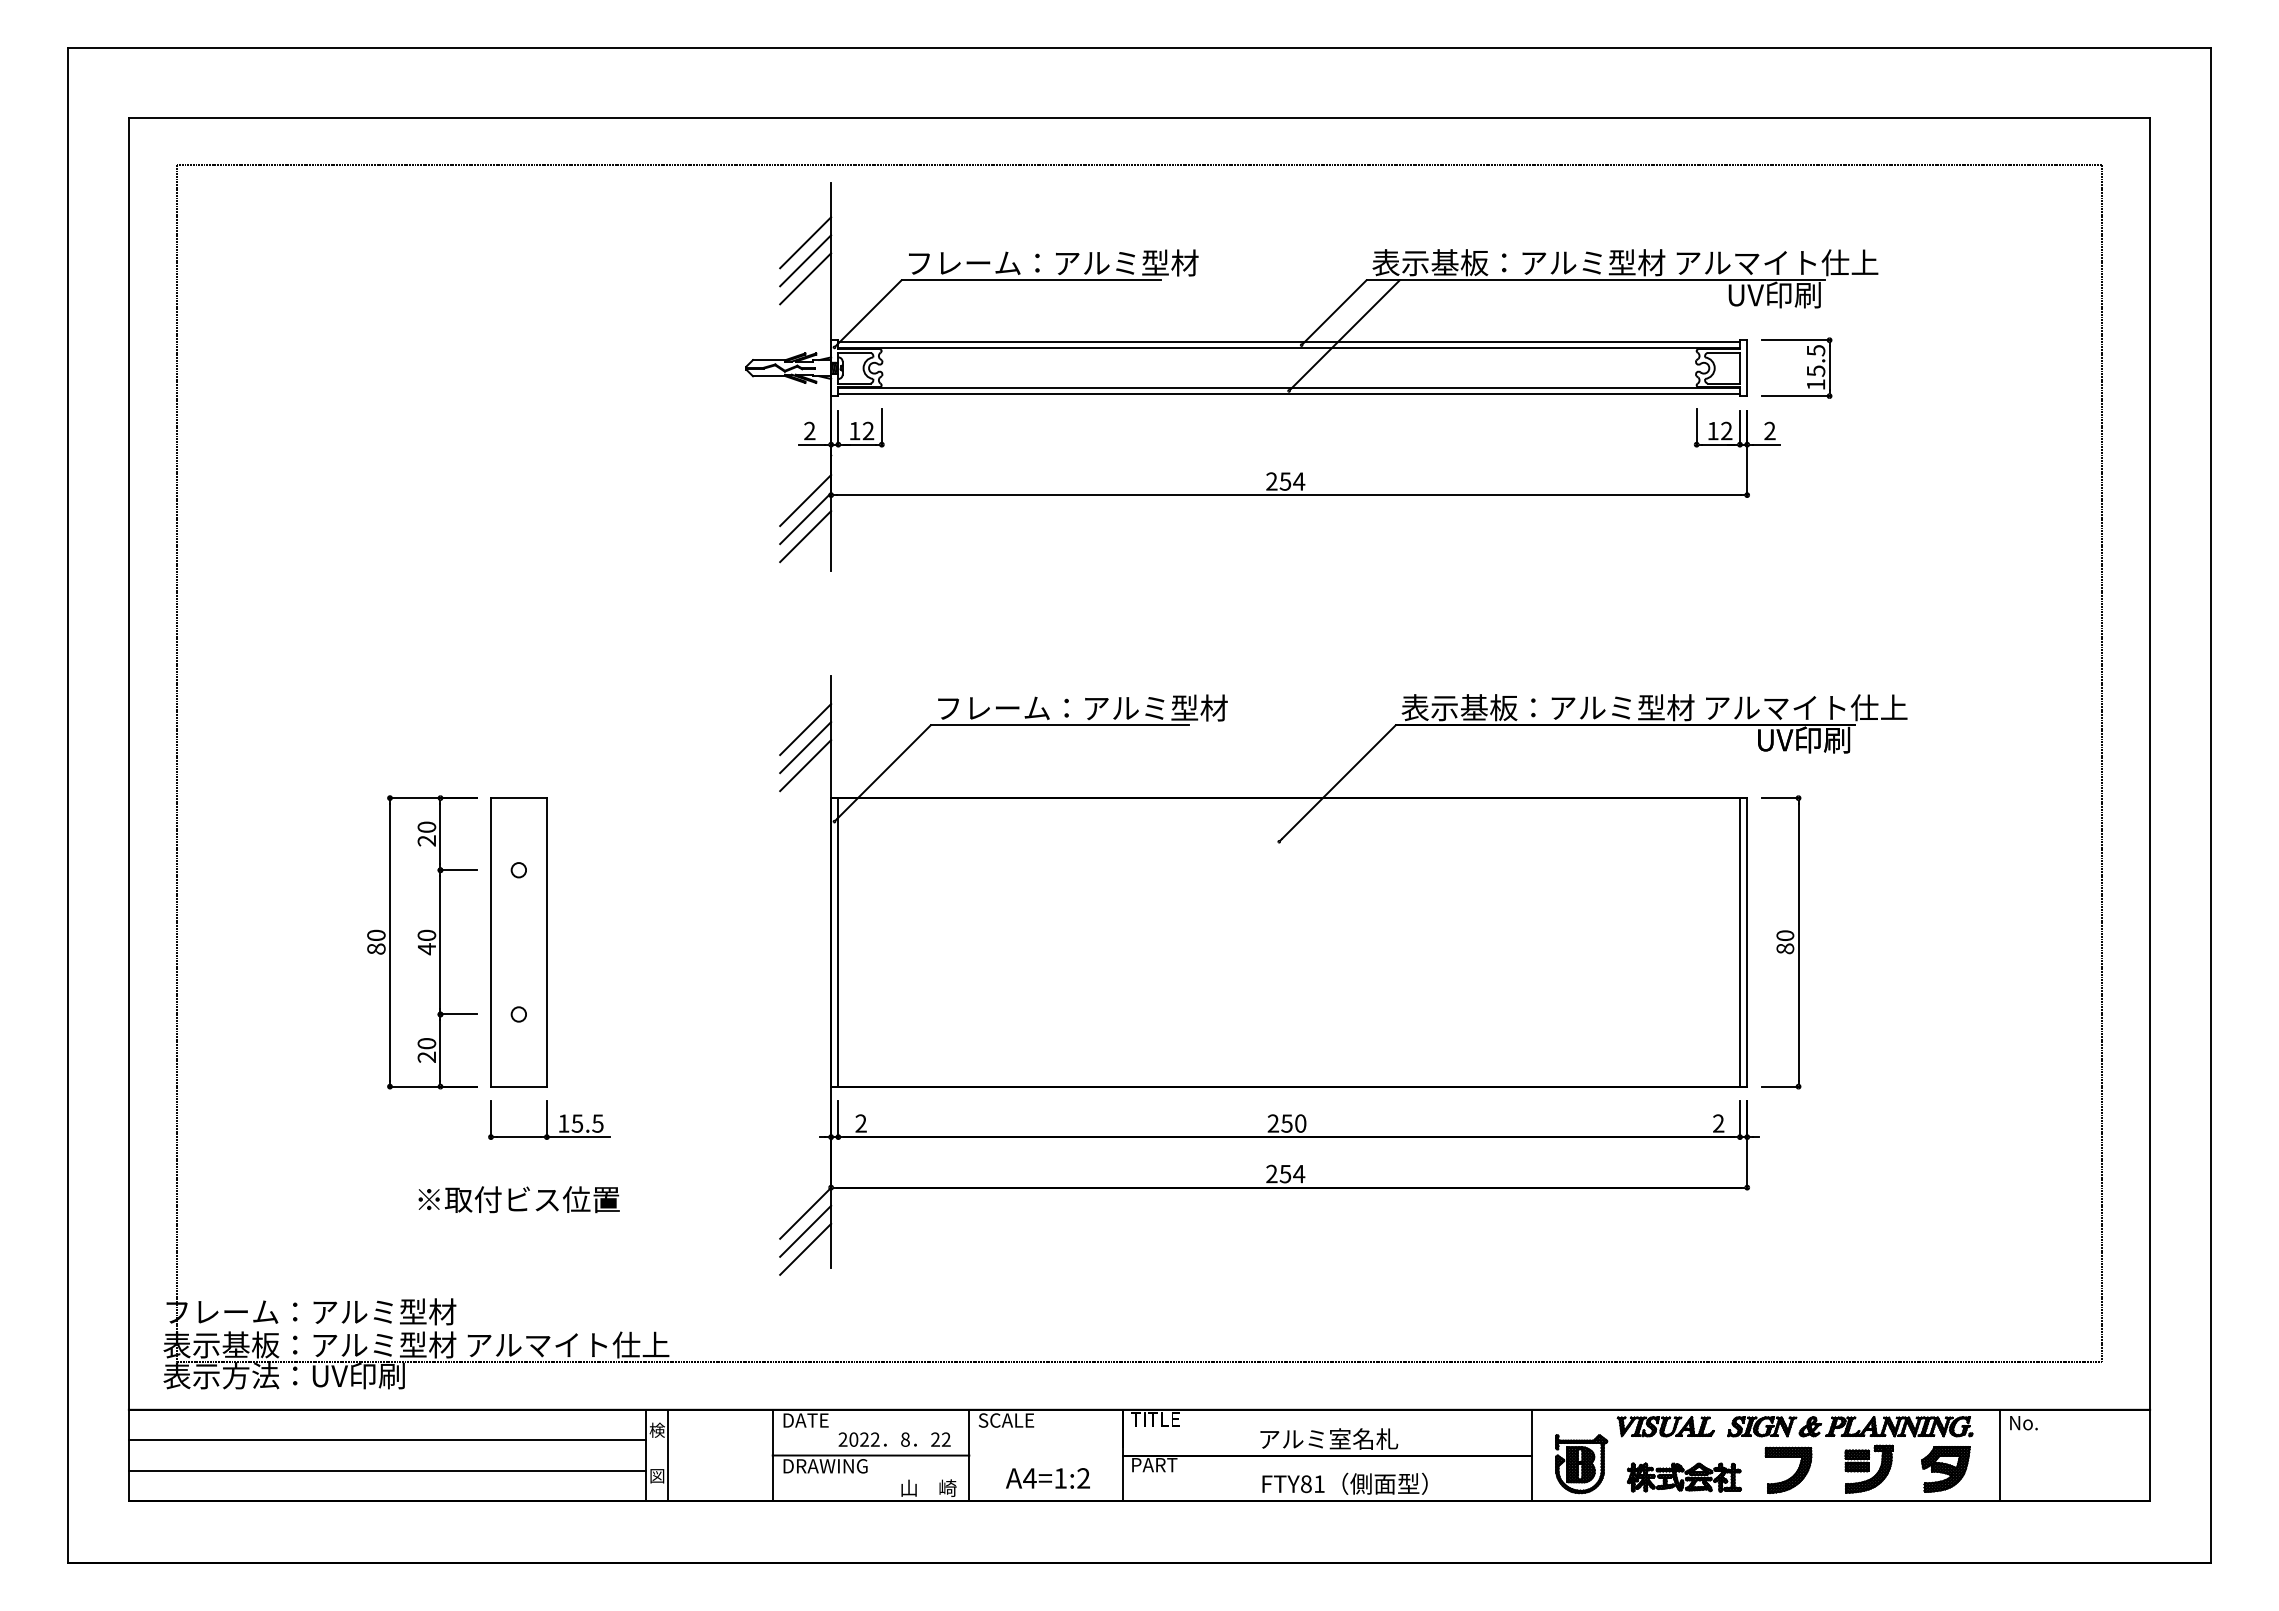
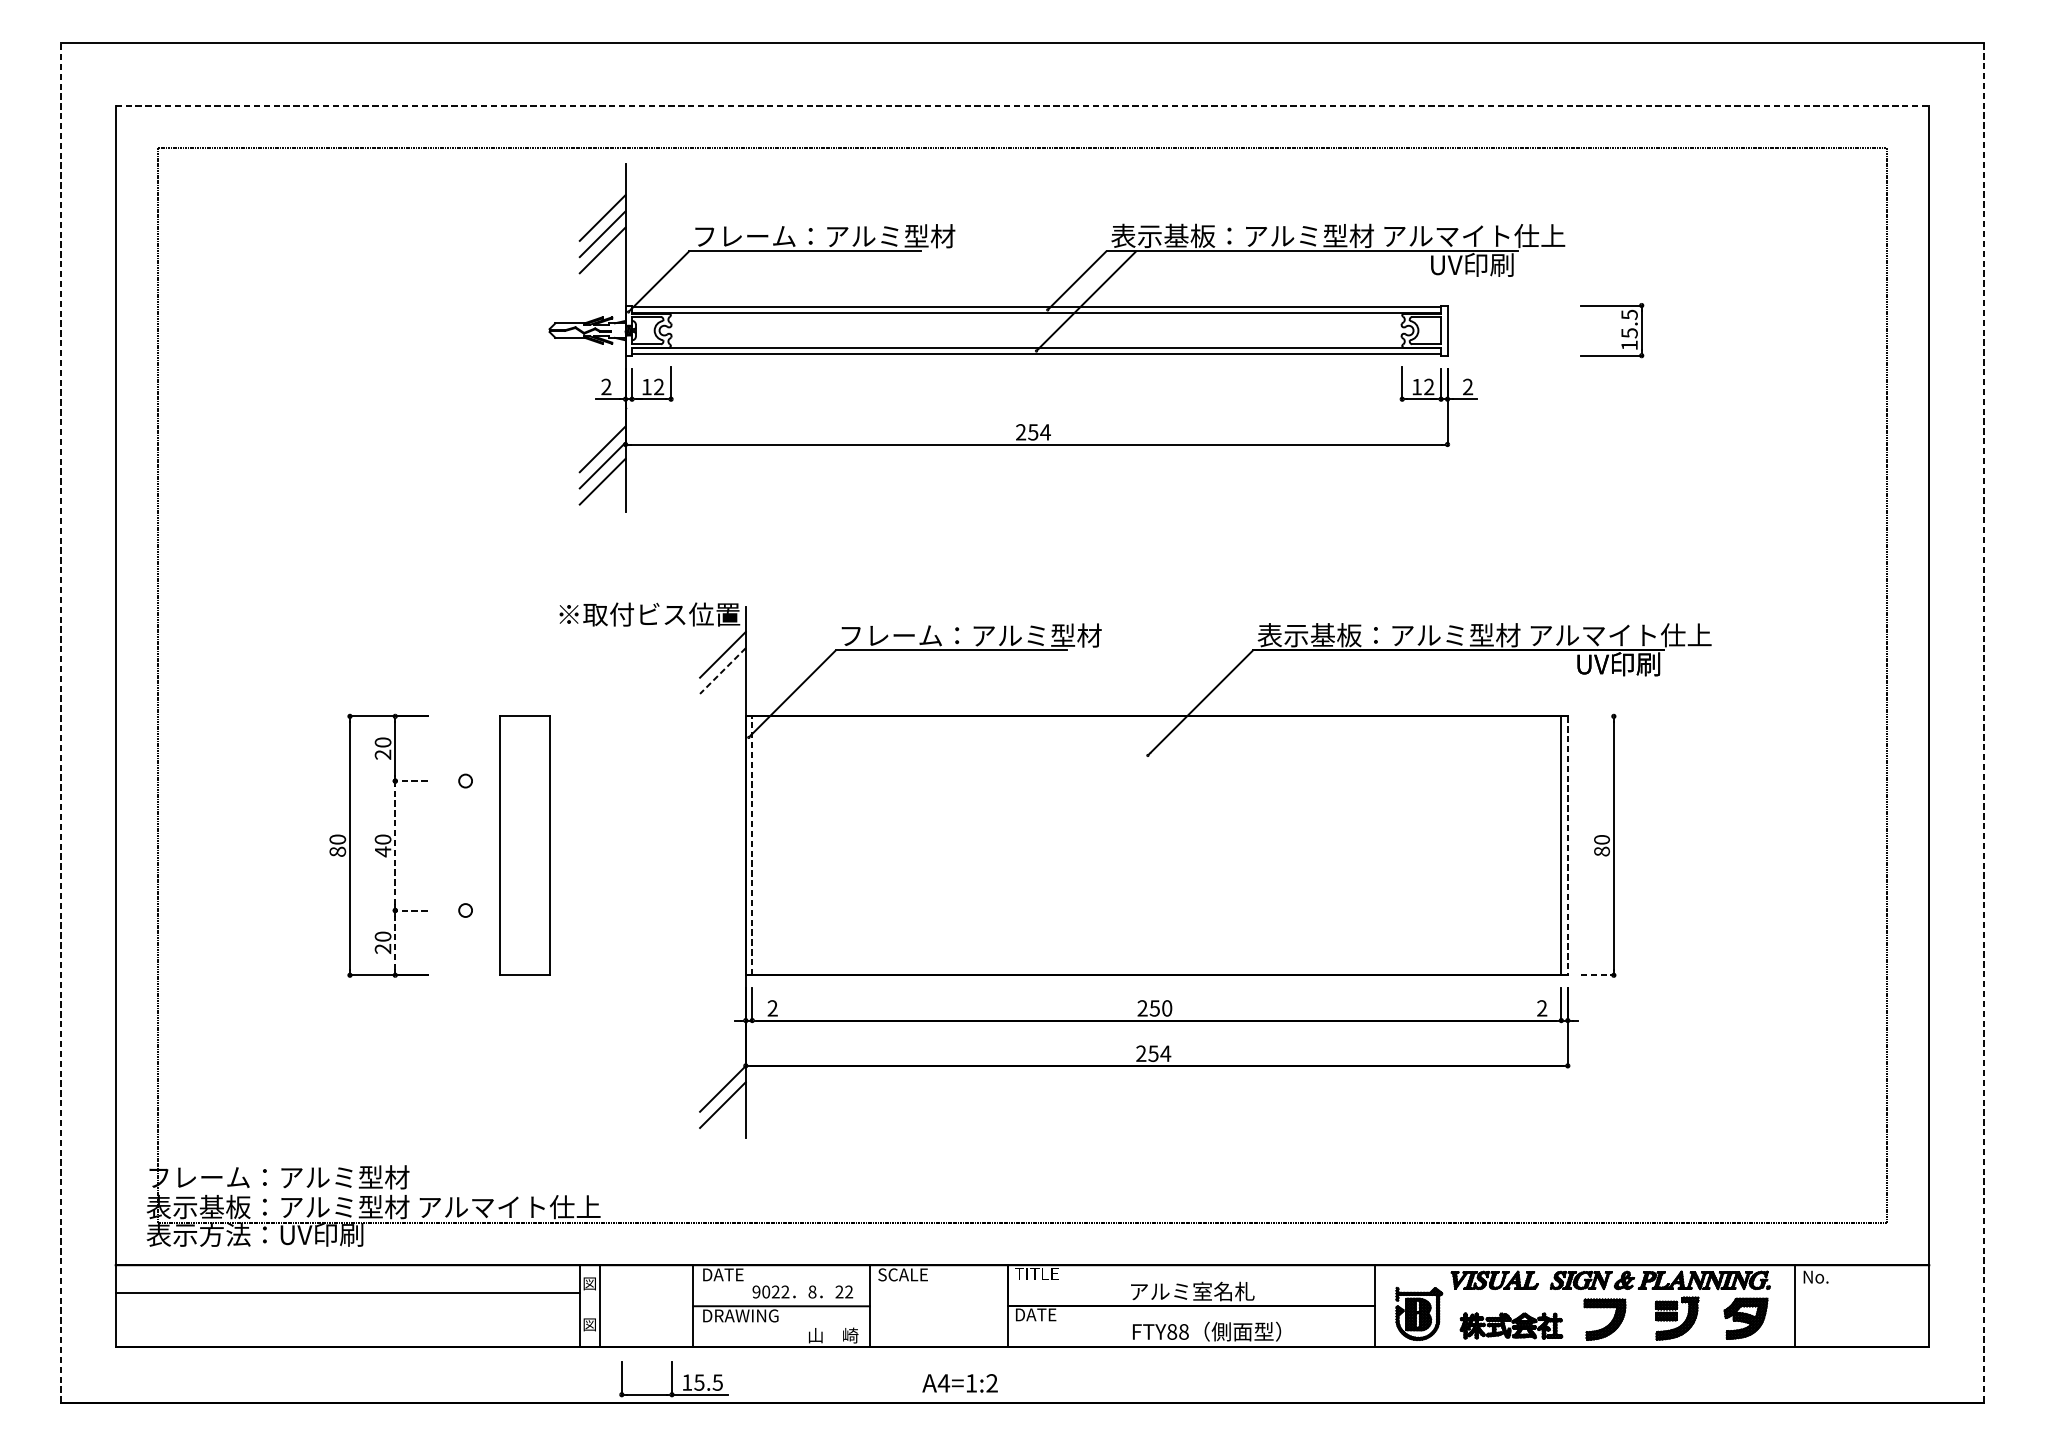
line: (1139, 117) -> (1022, 105), solid -> dashed
part: (1311, 376) -> (1056, 338), moved
line: (805, 747) -> (722, 670), solid -> dashed
line: (805, 765) -> (722, 687), removed
line: (1779, 798) -> (1596, 716), removed
line: (68, 804) -> (61, 722), solid -> dashed
line: (2210, 805) -> (1983, 723), solid -> dashed
line: (458, 870) -> (411, 781), solid -> dashed
line: (440, 941) -> (395, 845), solid -> dashed
line: (838, 941) -> (752, 845), solid -> dashed
part: (518, 942) -> (524, 845), moved
line: (1747, 942) -> (1568, 845), solid -> dashed
line: (458, 1014) -> (411, 910), solid -> dashed
line: (440, 1050) -> (395, 942), solid -> dashed
line: (1780, 1086) -> (1597, 975), solid -> dashed
part: (549, 1119) -> (674, 1378), moved
text: (518, 1199) -> (649, 614), moved
line: (805, 1248) -> (722, 1120), removed
text: (656, 1429) -> (589, 1282), 検 -> 図
text: (842, 1439) -> (756, 1291), 2022 -> 9022
text: (1155, 1465) -> (1036, 1315), PART -> DATE
line: (387, 1470) -> (347, 1319), removed
text: (1047, 1478) -> (959, 1383), moved
text: (1319, 1484) -> (1184, 1332), FTY81 -> FTY88

